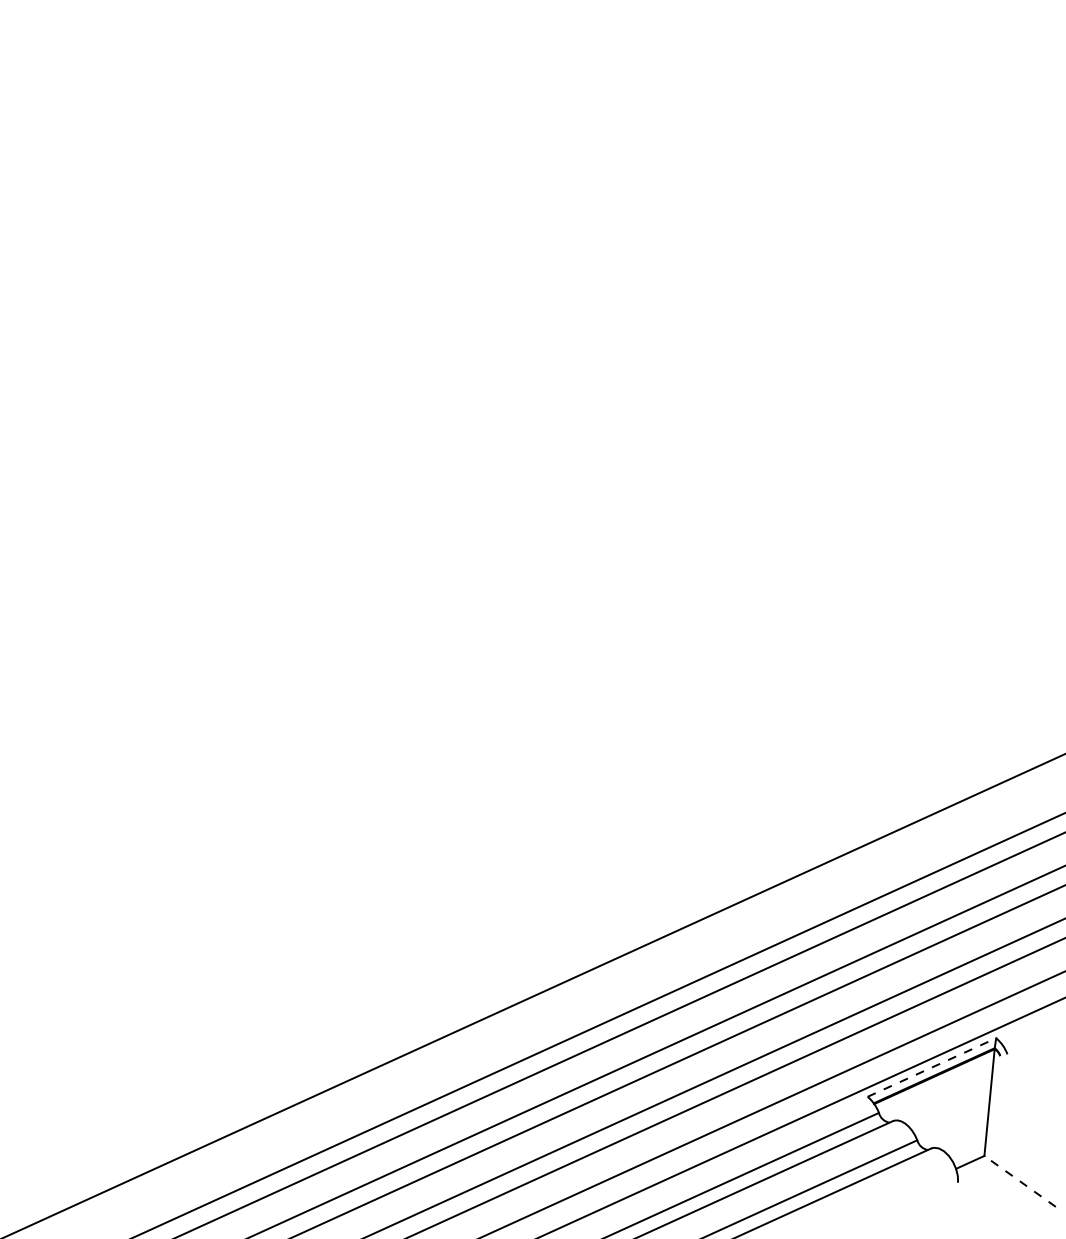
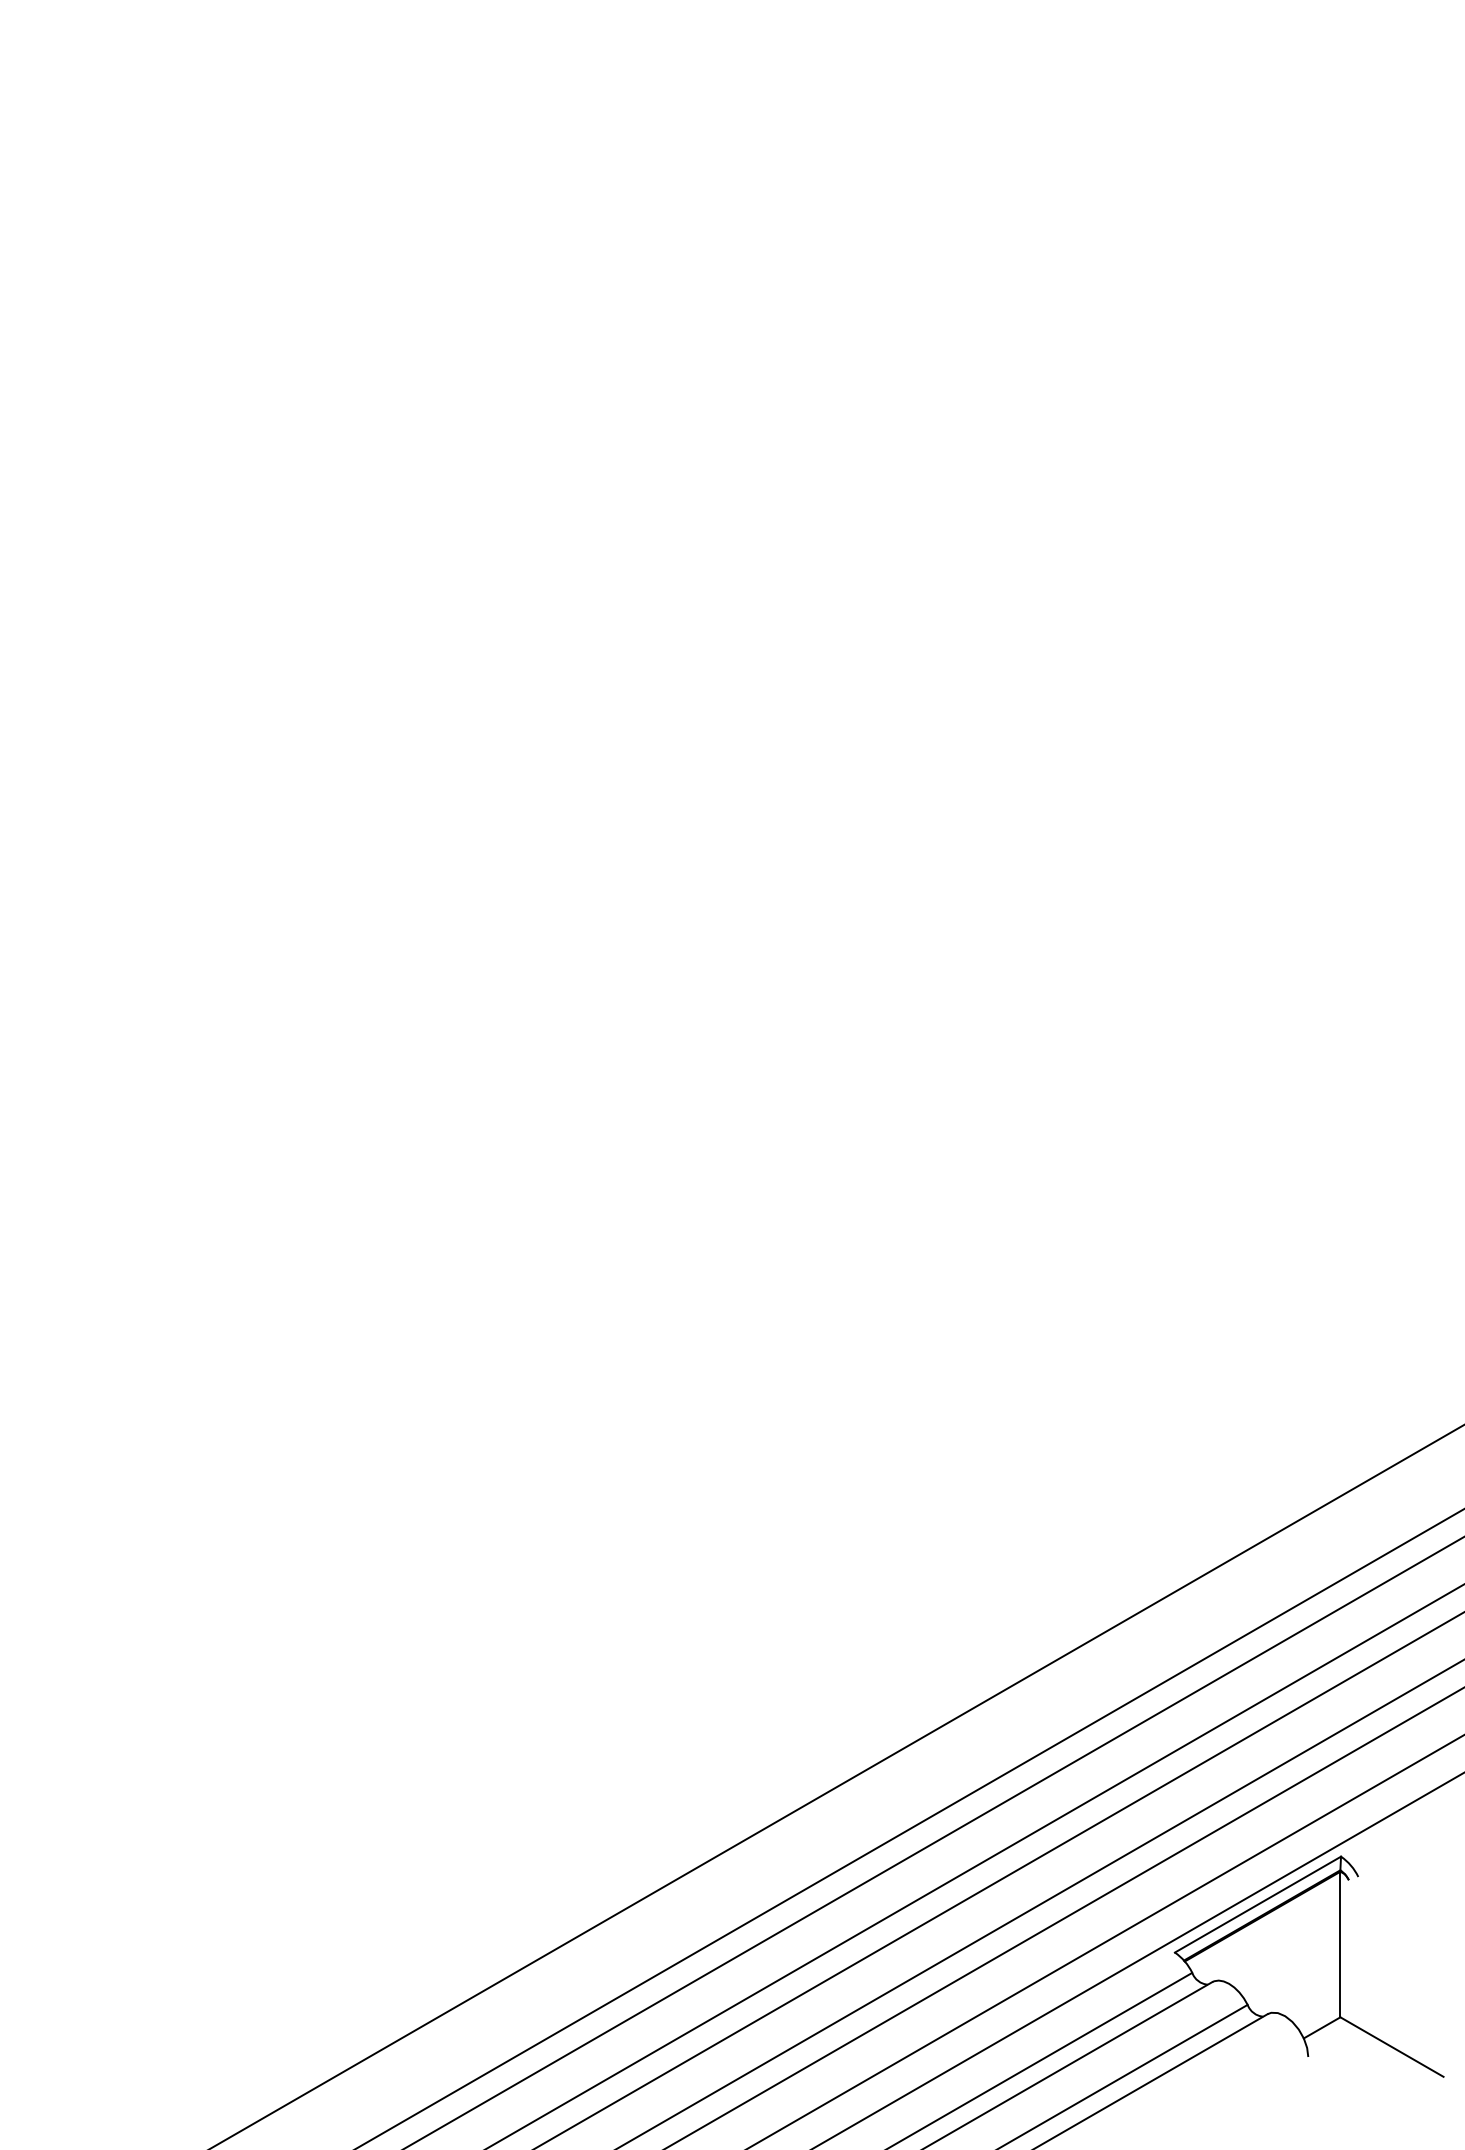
line: (931, 1067) -> (1257, 1904), dashed -> solid
line: (1019, 1181) -> (1391, 2047), dashed -> solid

